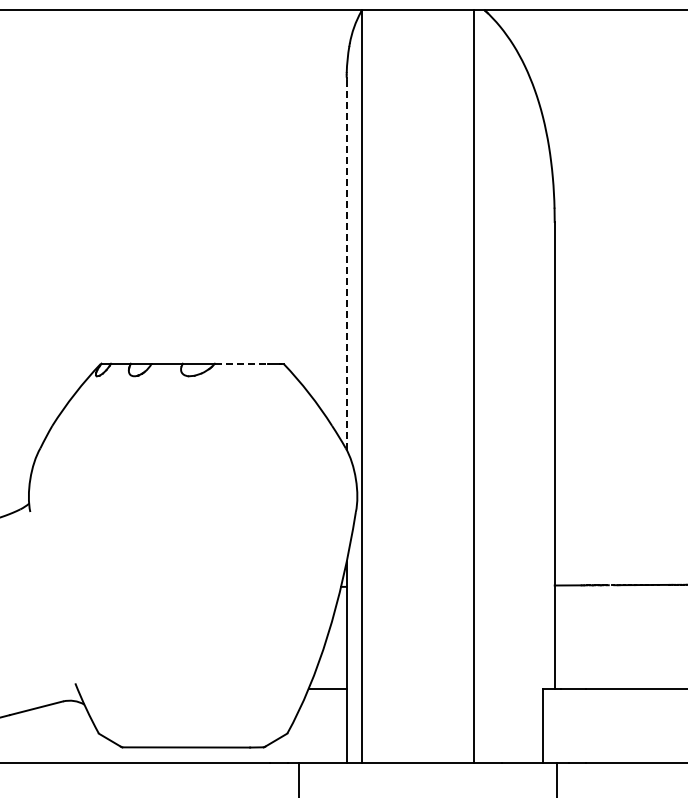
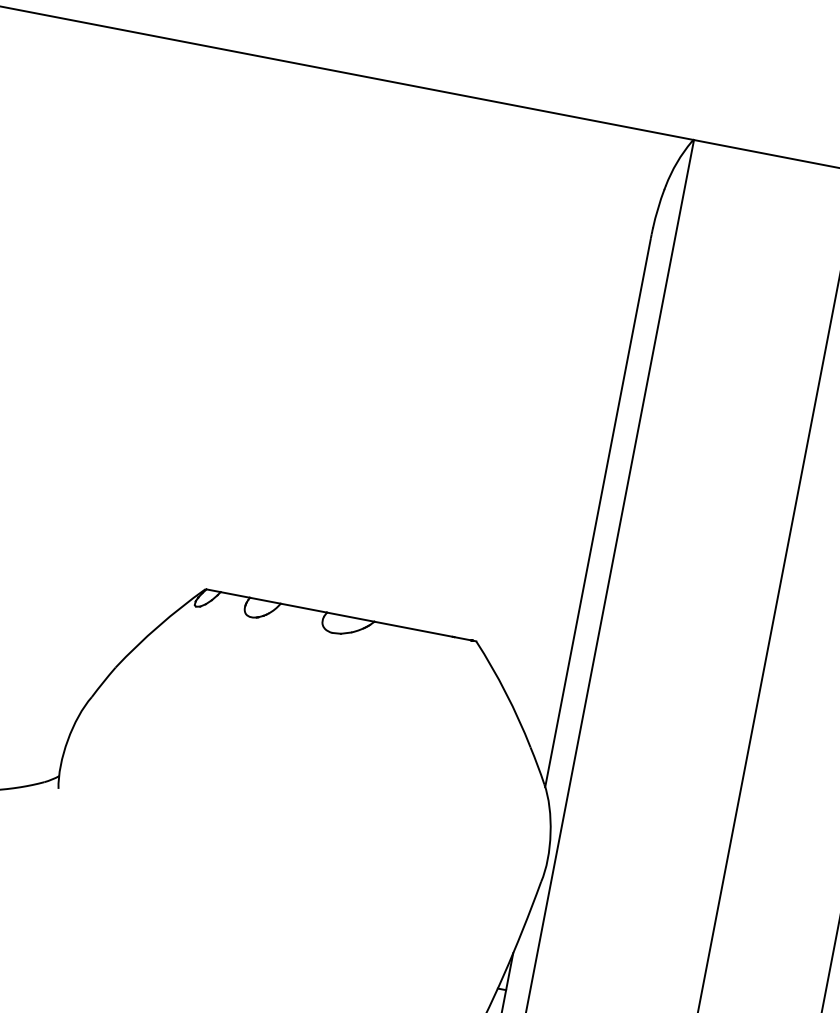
line: (346, 265) -> (597, 513), dashed -> solid
line: (241, 363) -> (413, 628), dashed -> solid

